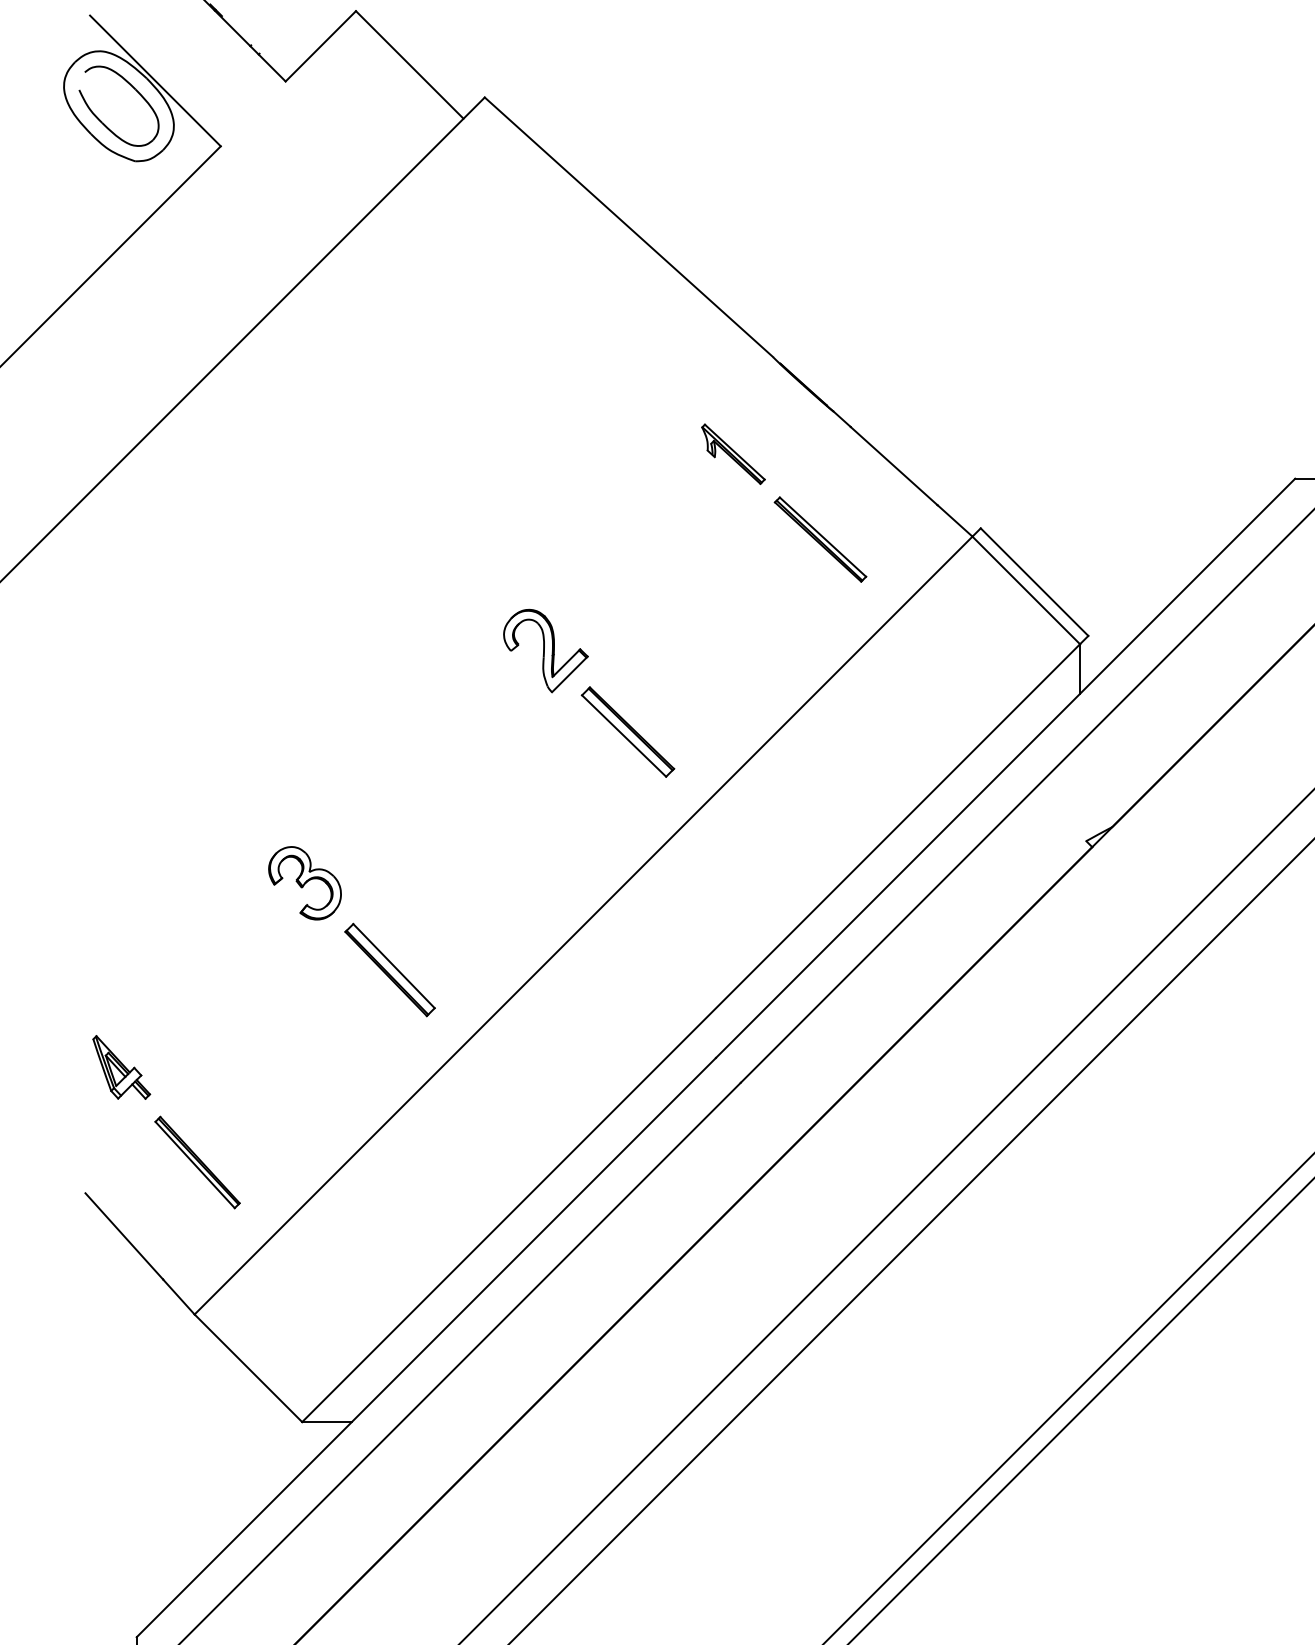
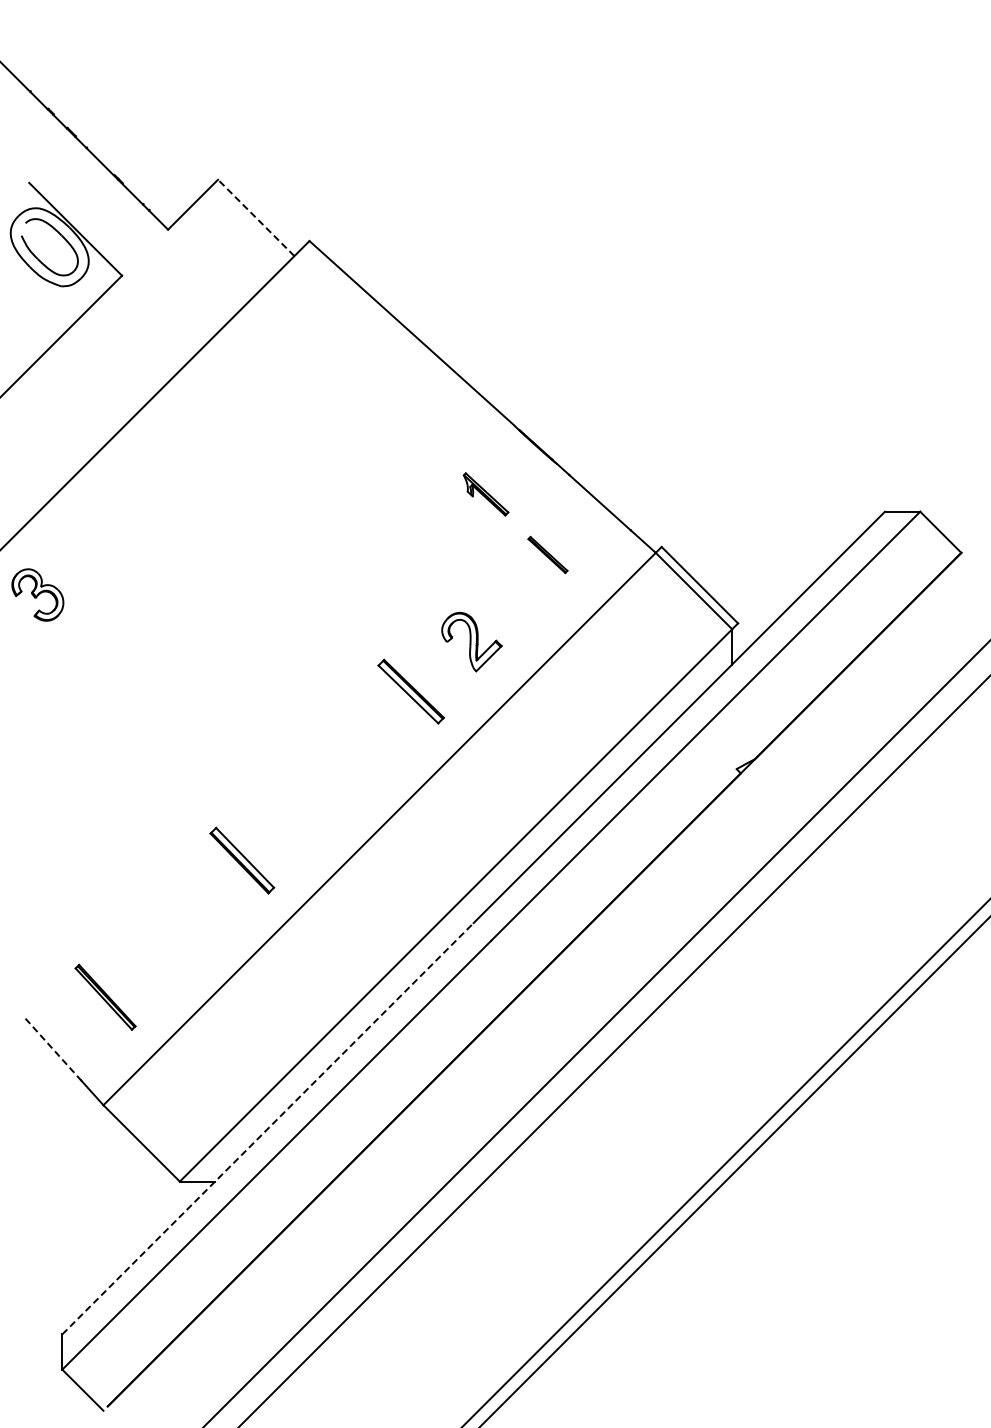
line: (408, 64) -> (255, 217), solid -> dashed
part: (819, 538) -> (547, 554), size x0.6
part: (545, 650) -> (471, 641), moved
part: (304, 882) -> (37, 594), moved
part: (121, 1067) -> (51, 929), removed
line: (125, 1237) -> (54, 1050), solid -> dashed
line: (427, 1347) -> (268, 1128), solid -> dashed

